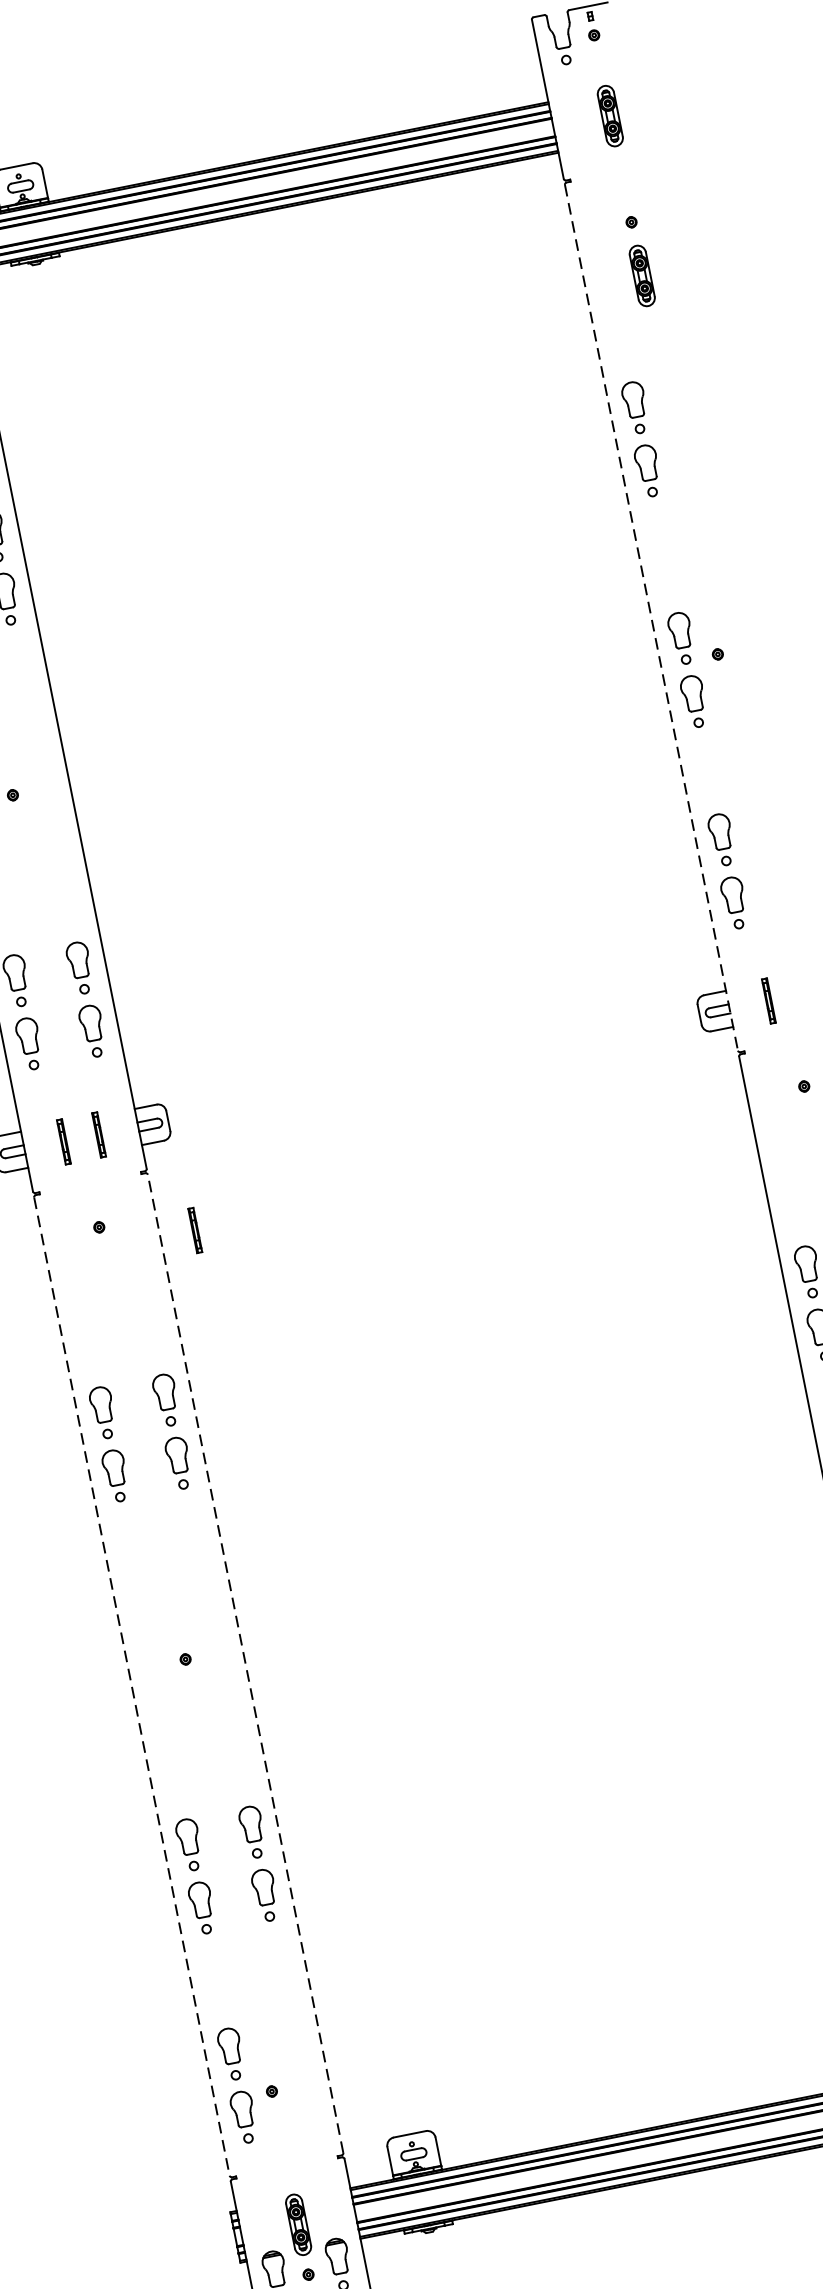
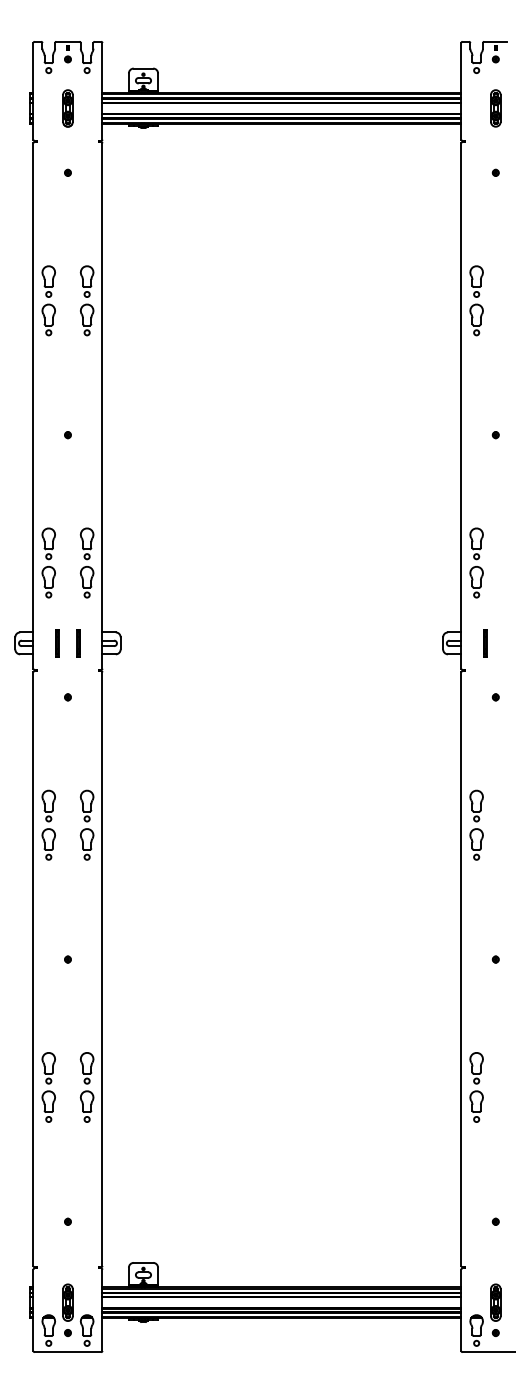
part: (641, 276) -> (495, 205), removed
line: (651, 618) -> (461, 406), dashed -> solid
part: (687, 669) -> (476, 440), removed
line: (195, 1230) -> (123, 710), removed
line: (245, 1664) -> (102, 969), dashed -> solid
line: (132, 1687) -> (33, 969), dashed -> solid
part: (237, 2085) -> (48, 1214), removed

